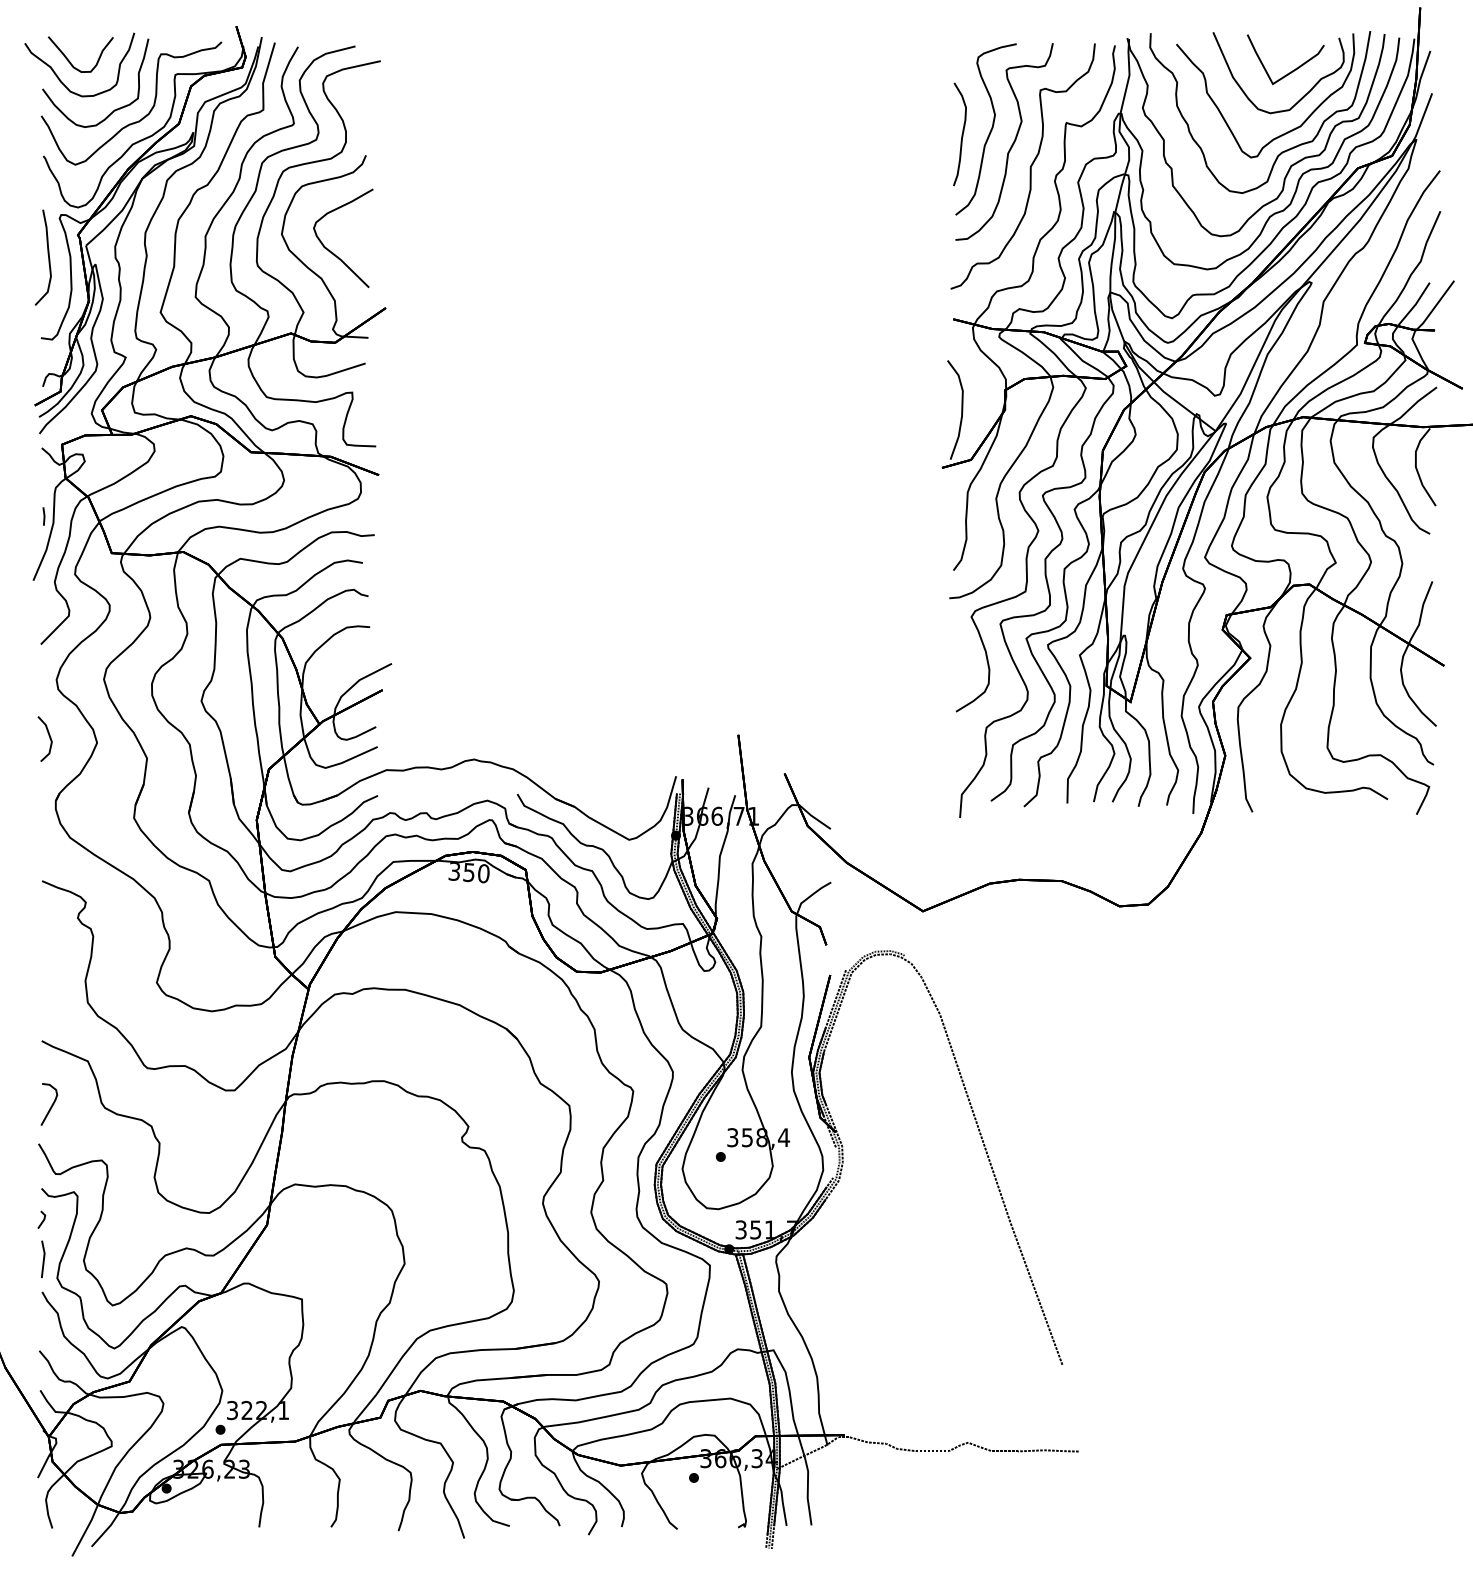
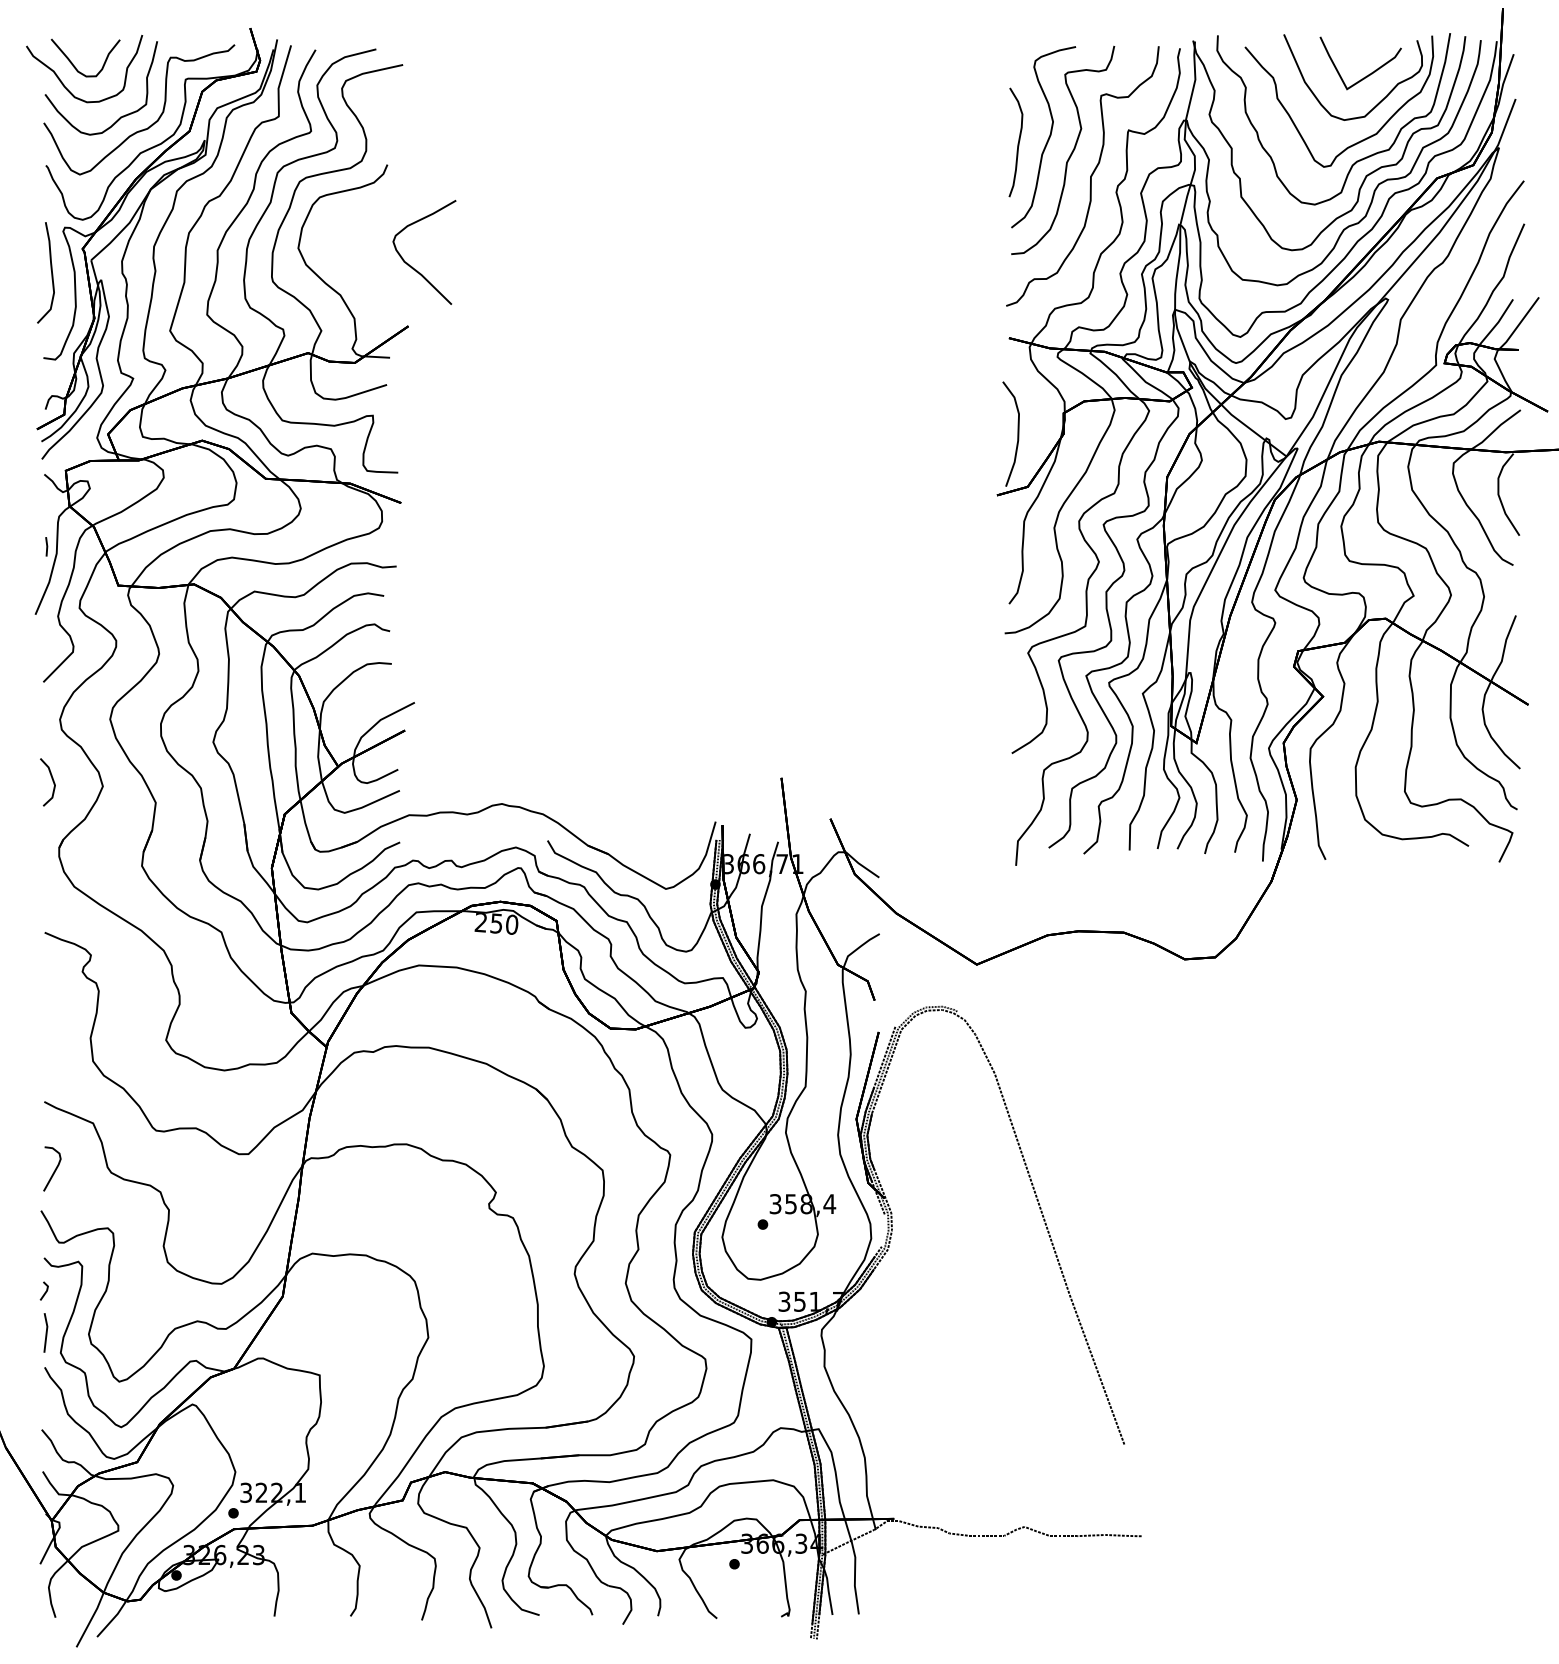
curve: (332, 251) -> (412, 266), moved
text: (453, 871) -> (480, 922), 350 -> 250

